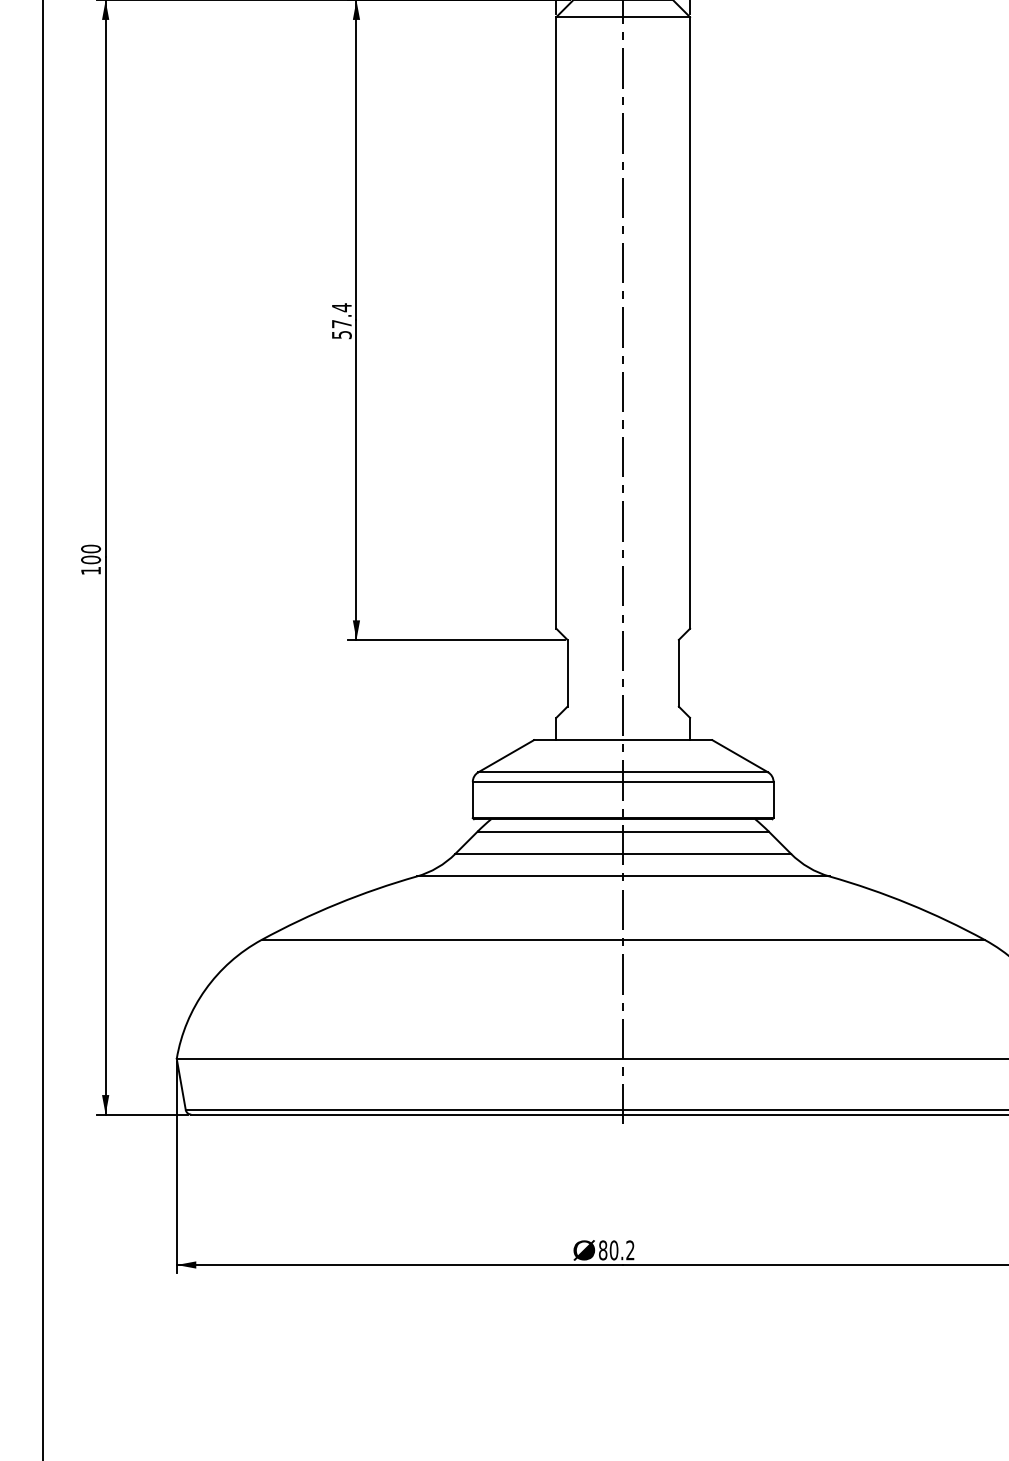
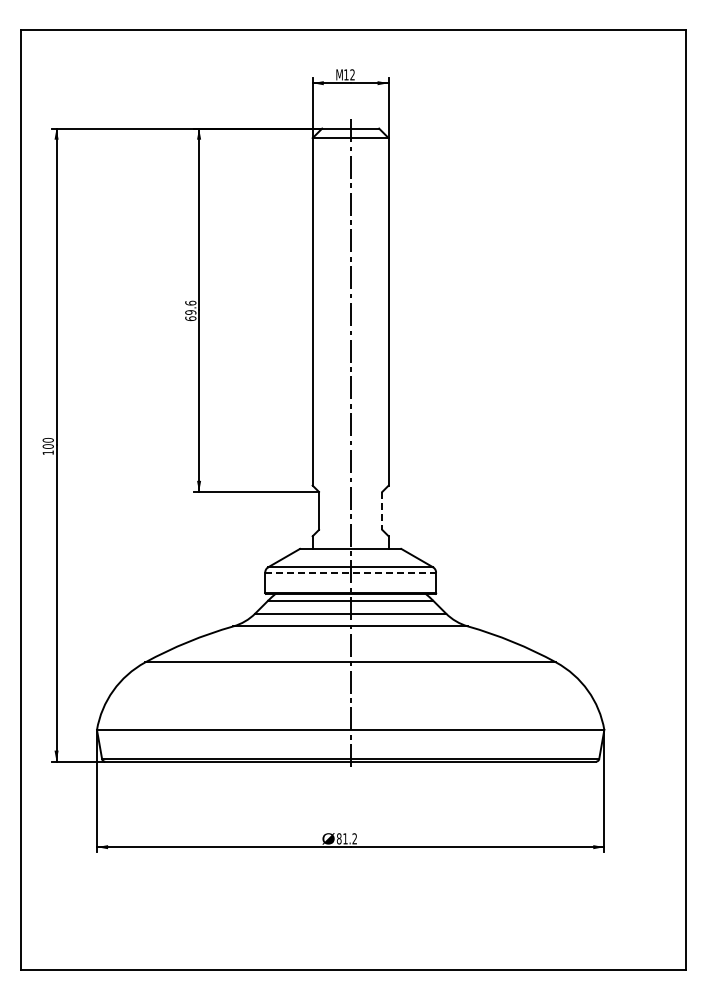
text: (341, 320) -> (190, 310), 57.4 -> 69.6
line: (679, 672) -> (382, 510), solid -> dashed
line: (624, 781) -> (351, 572), solid -> dashed
text: (614, 1249) -> (345, 838), 80.2 -> 81.2

